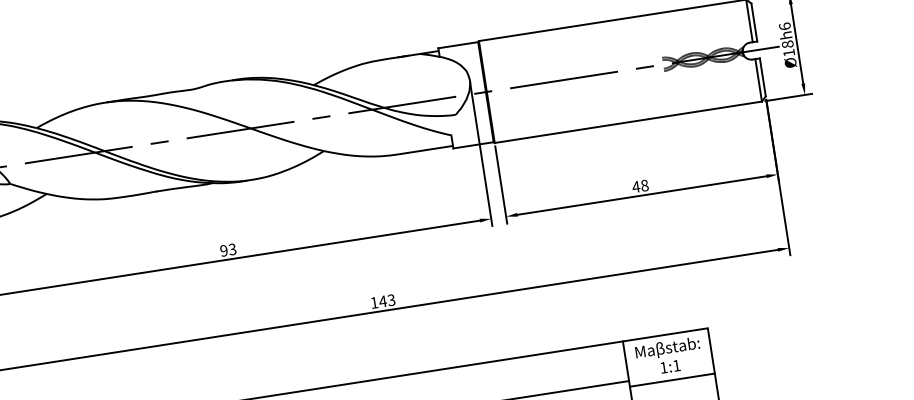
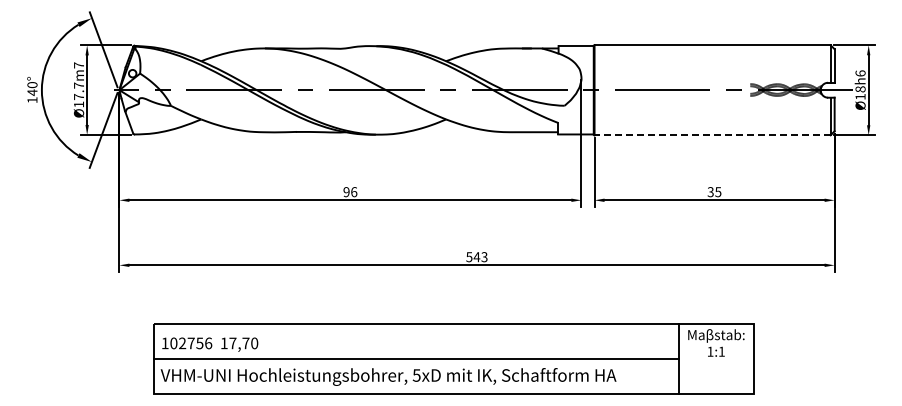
line: (628, 122) -> (712, 135), solid -> dashed
text: (640, 186) -> (714, 192), 48 -> 35
text: (233, 249) -> (354, 192), 93 -> 96
text: (374, 303) -> (469, 257), 143 -> 543
line: (671, 380) -> (715, 363), removed

